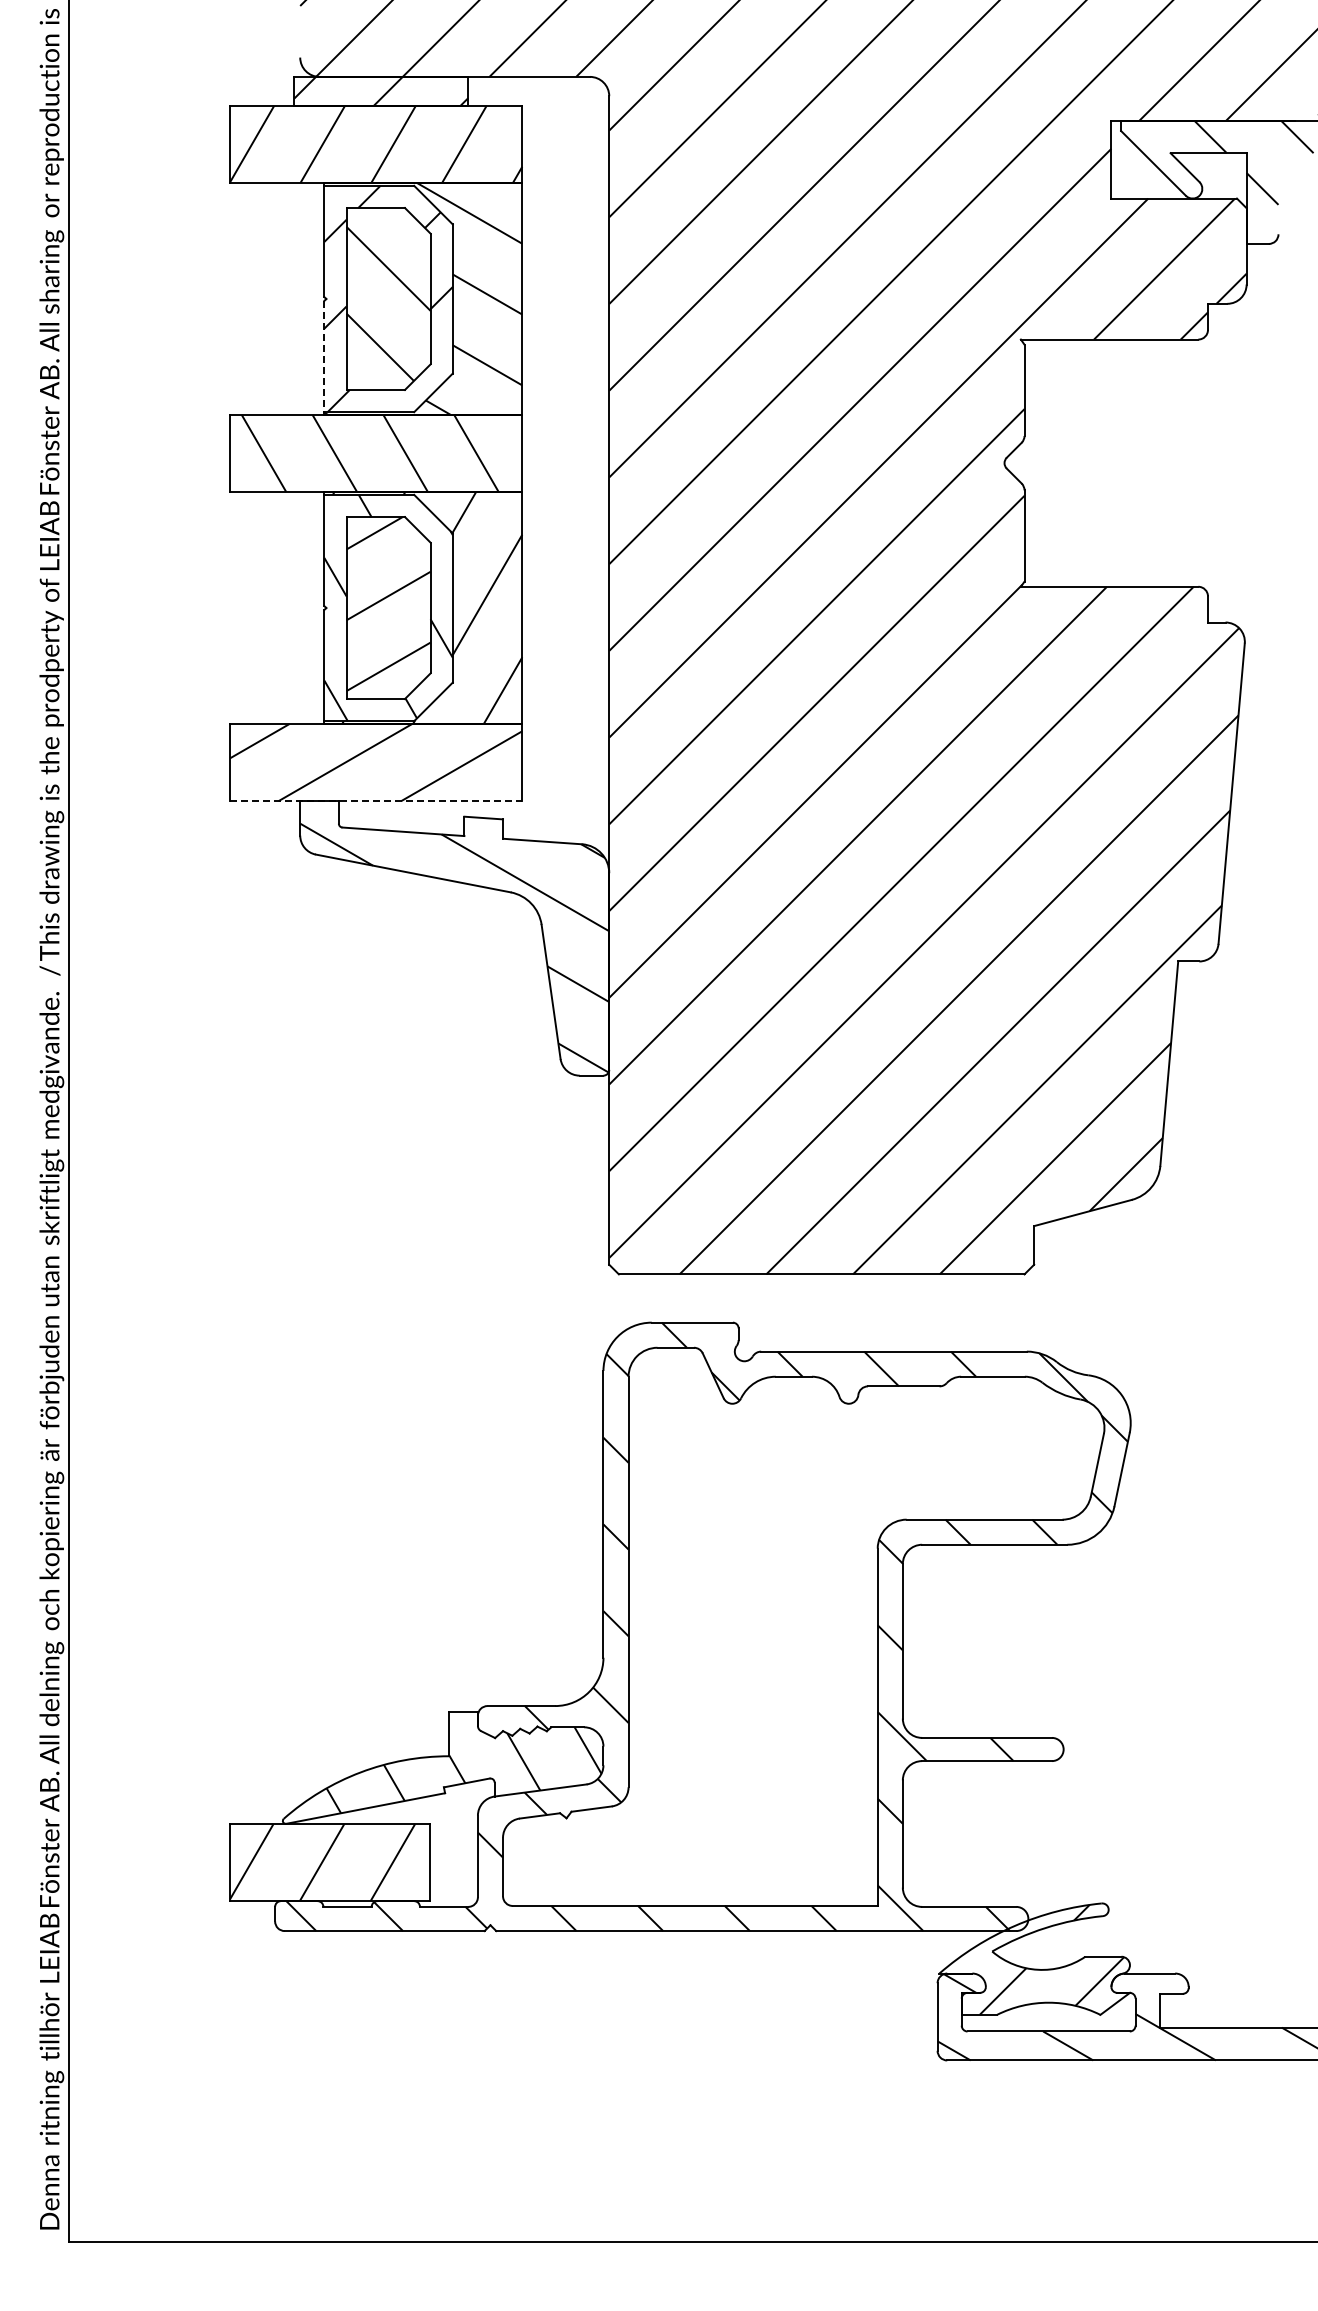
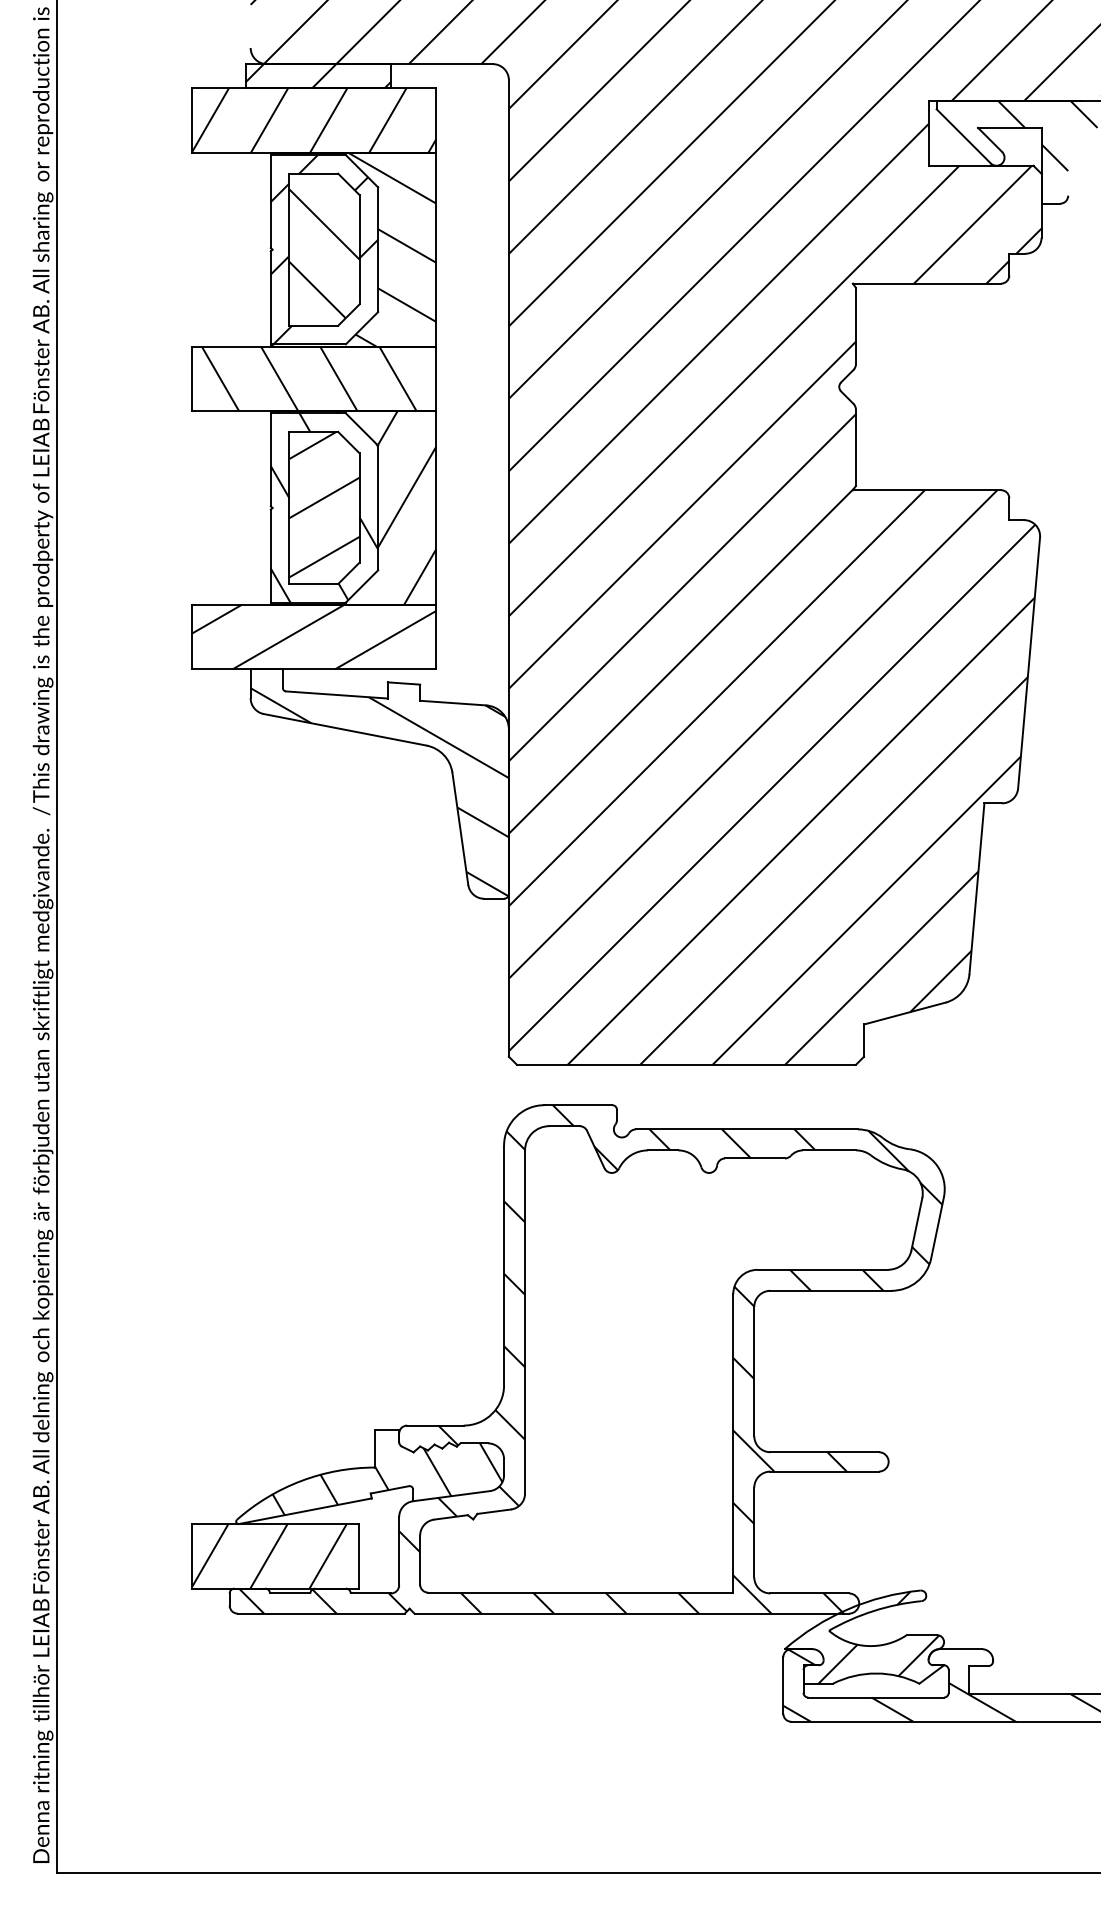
line: (324, 356) -> (270, 297), dashed -> solid
line: (376, 801) -> (314, 669), dashed -> solid

